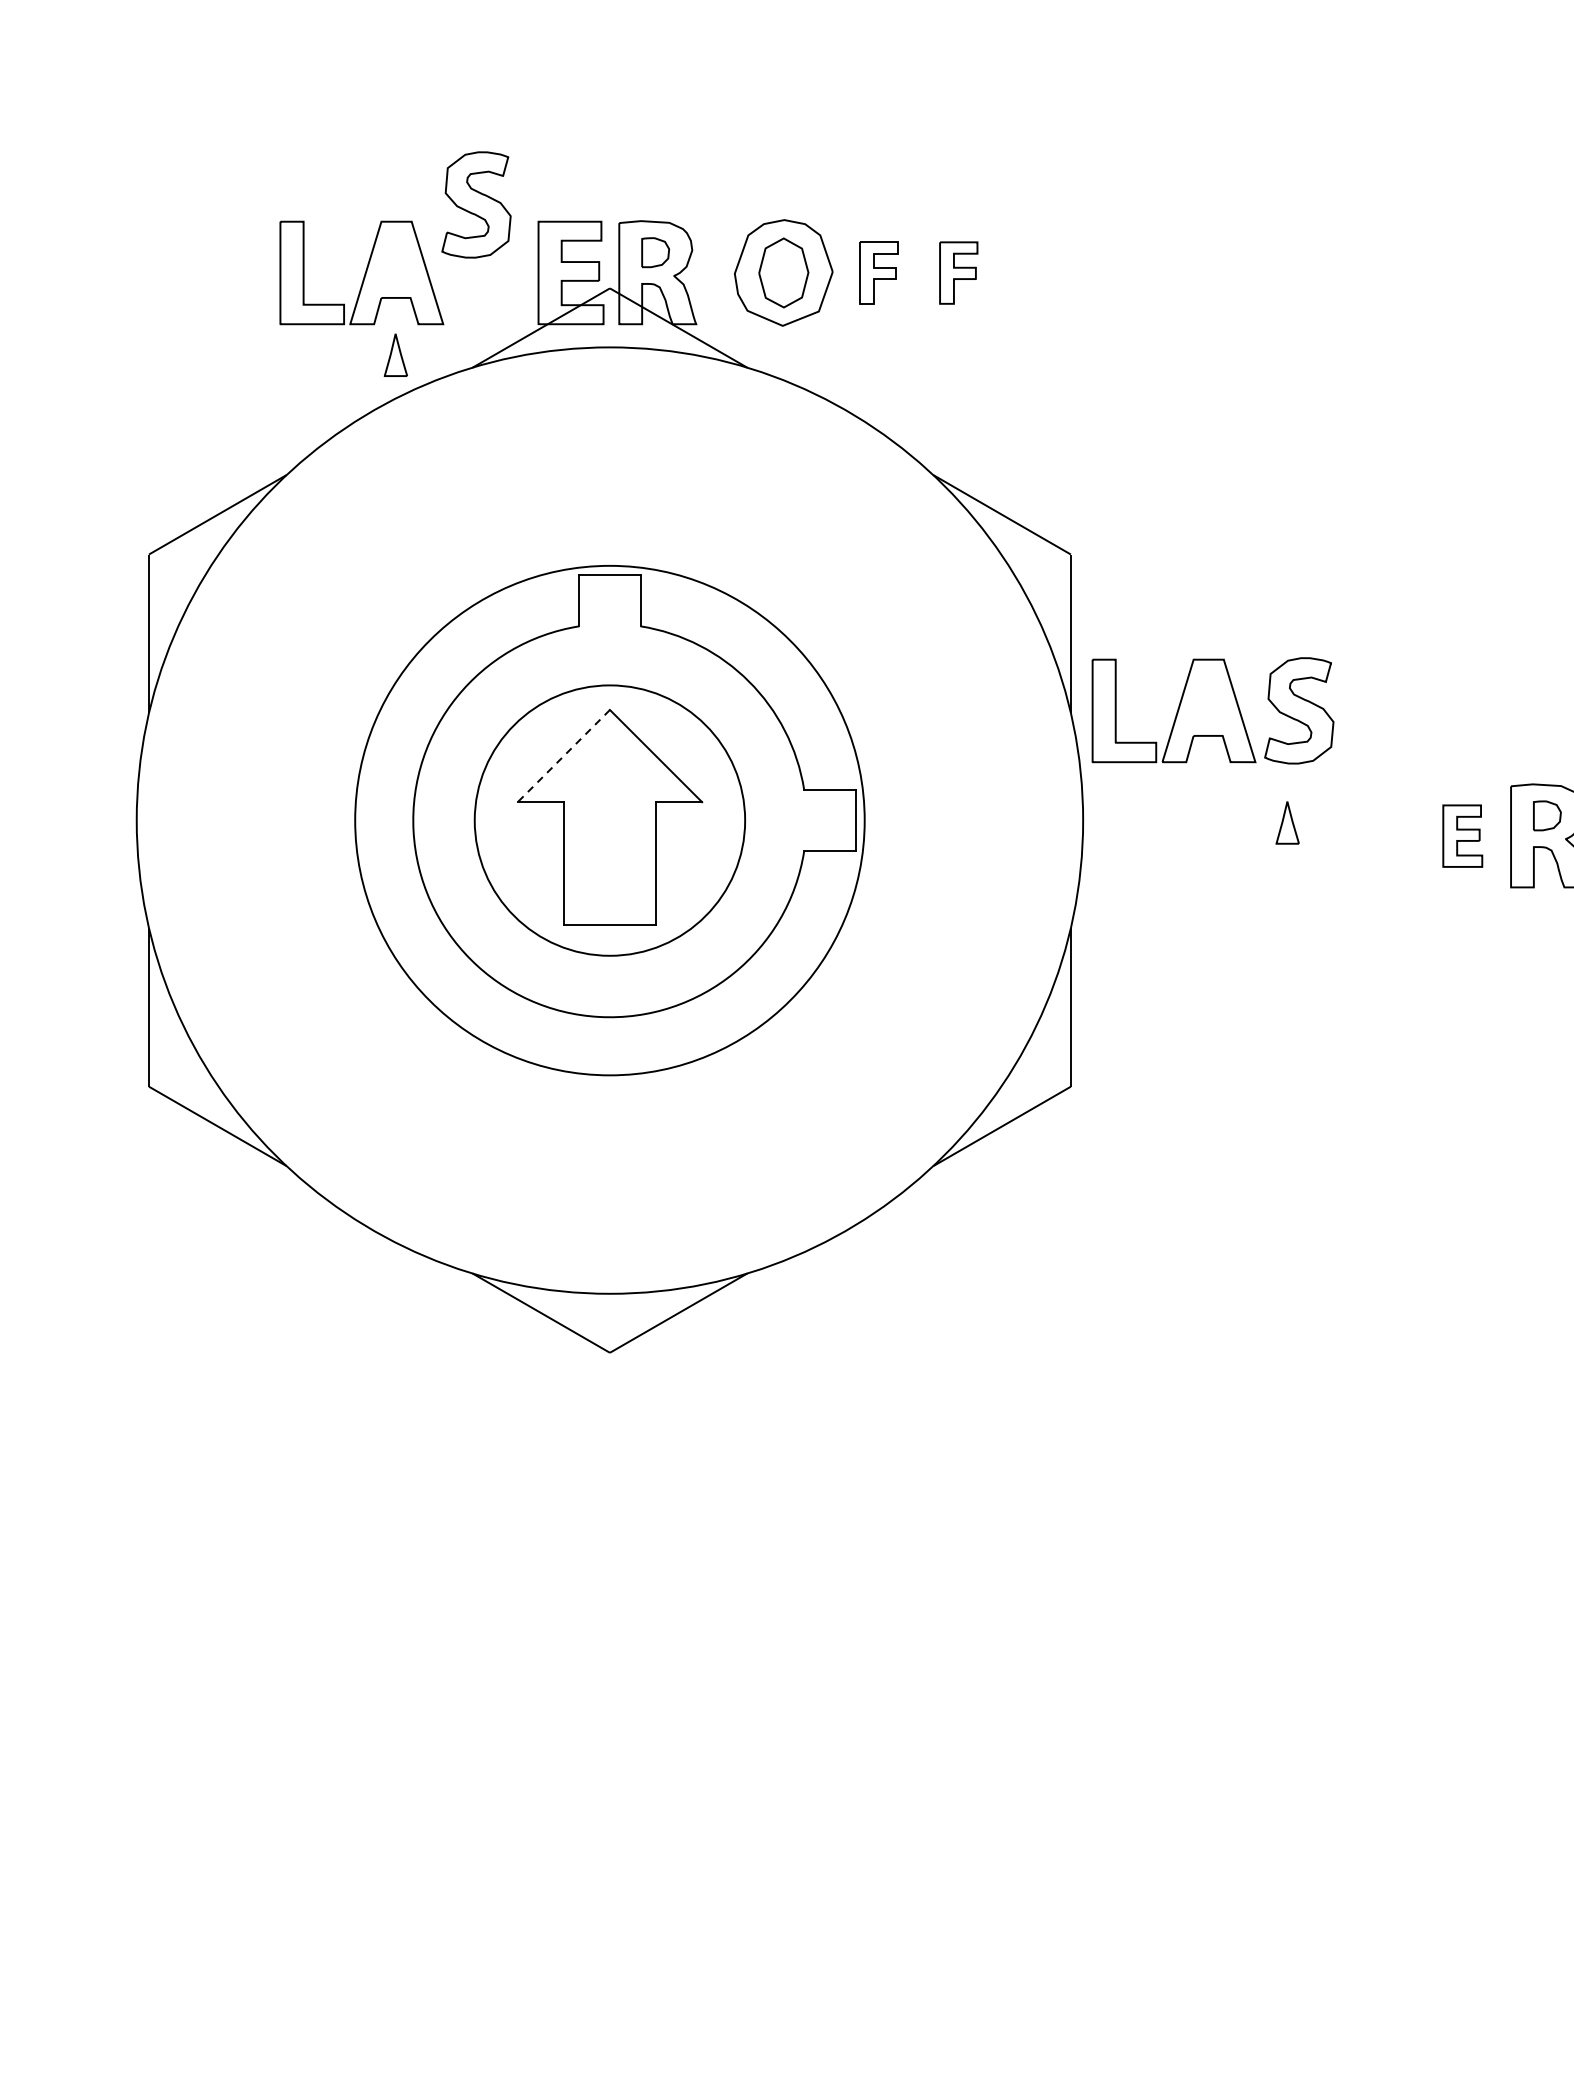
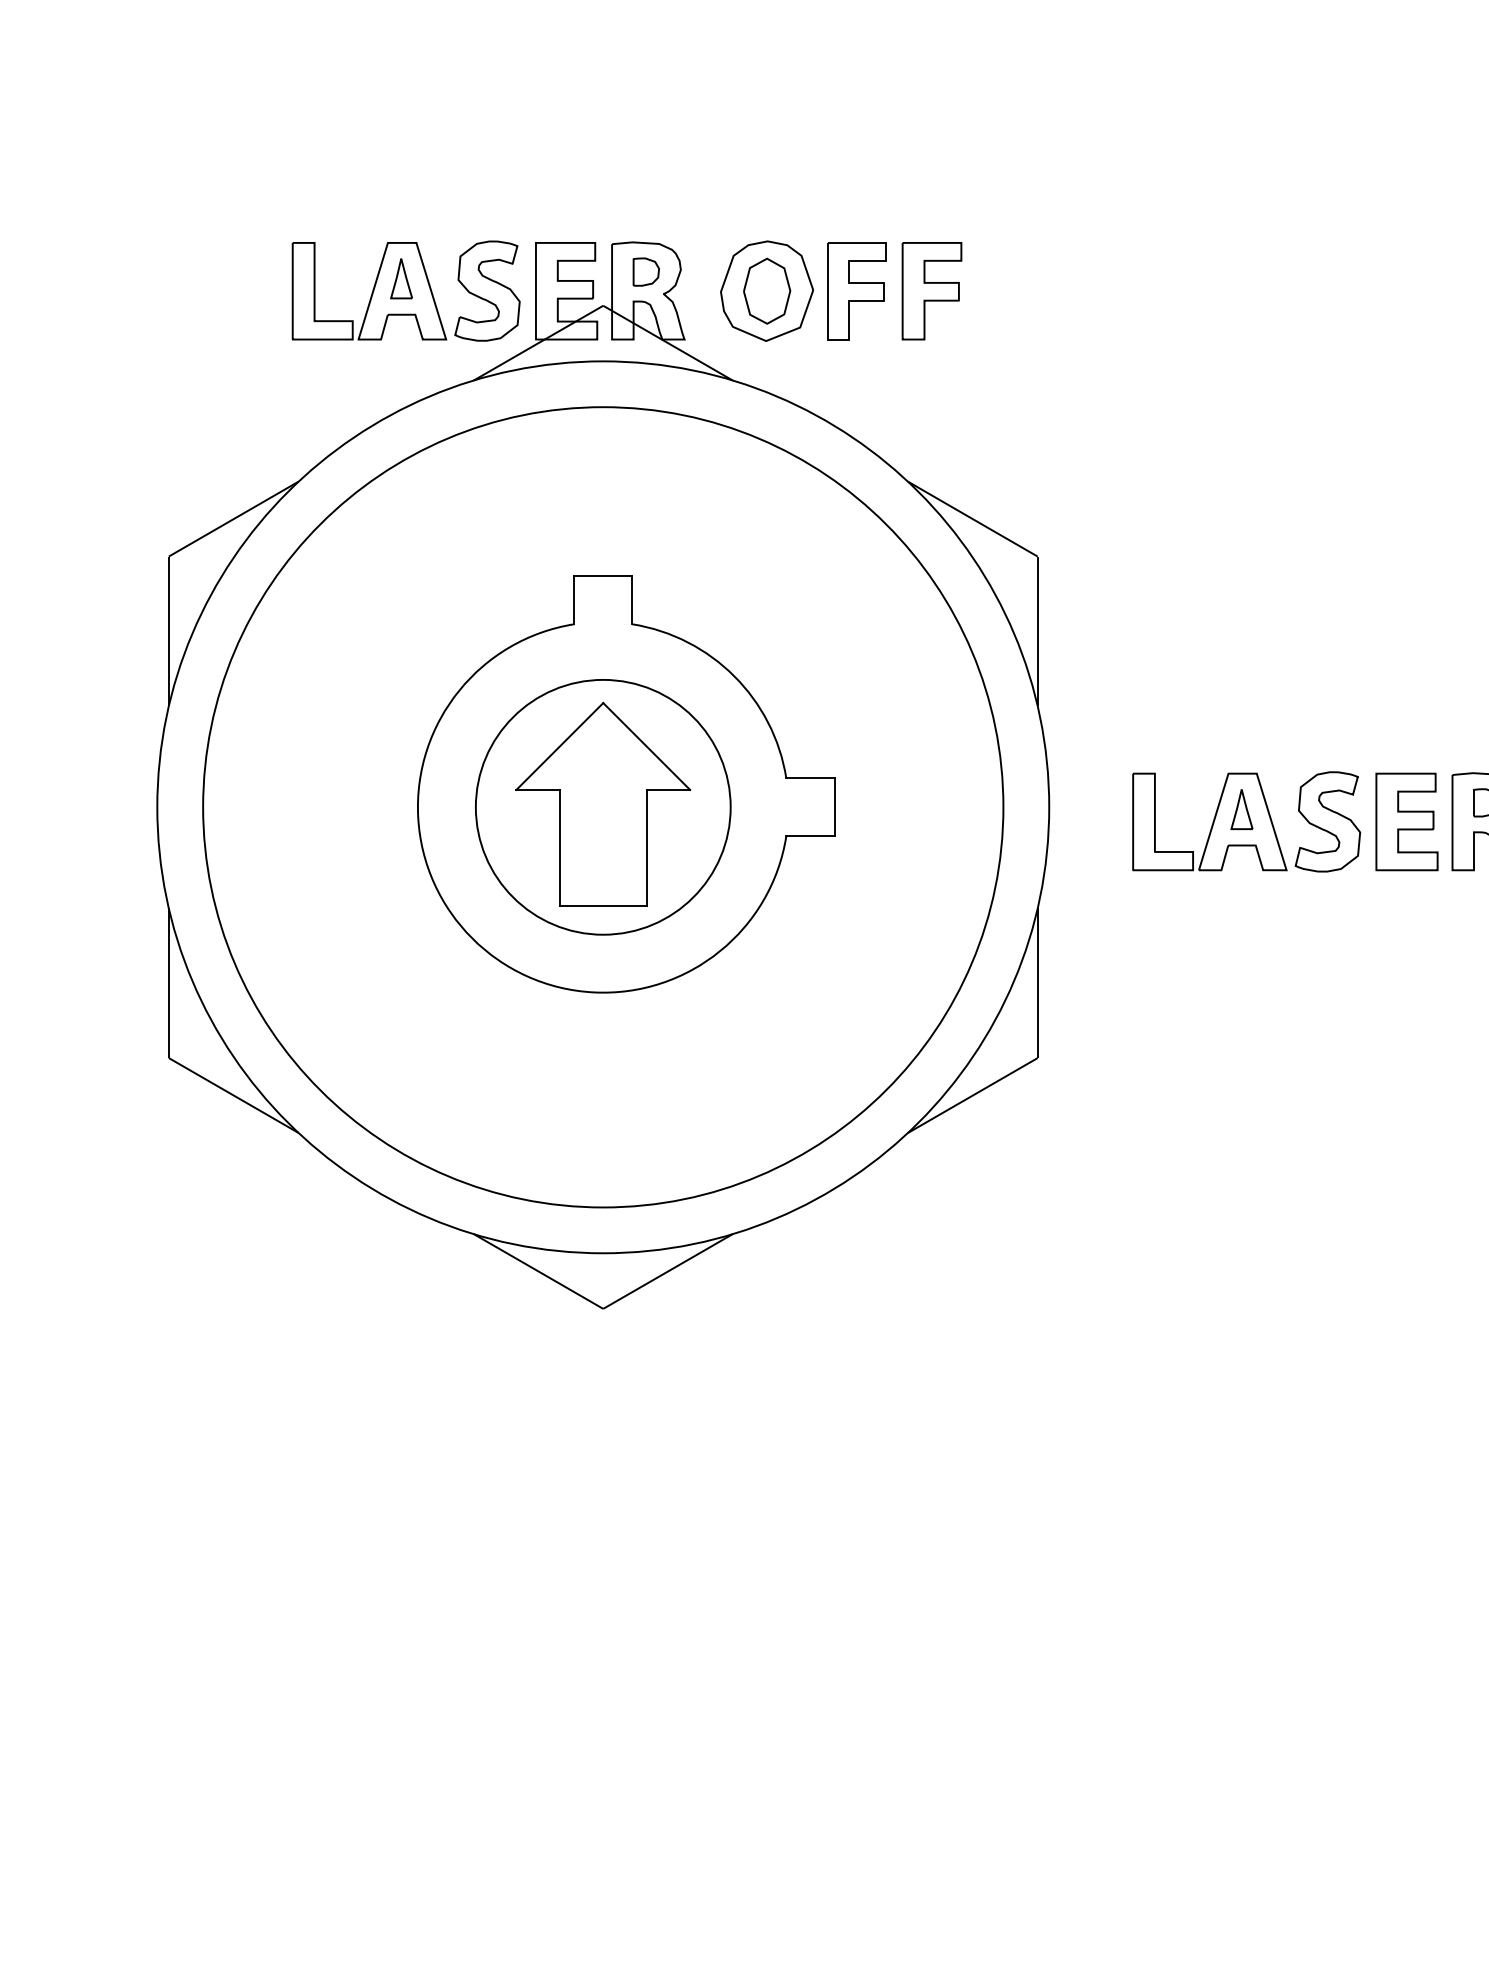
part: (476, 204) -> (487, 290), moved
part: (878, 273) -> (856, 291), size x1.67
part: (958, 273) -> (931, 291), size x1.67
part: (395, 354) -> (401, 278), moved
part: (1212, 710) -> (1246, 821), moved
line: (563, 756) -> (559, 746), dashed -> solid
circle: (610, 820) -> (603, 807), size x1.67
part: (1462, 835) -> (1406, 821), size x1.67

